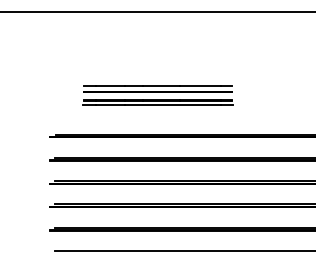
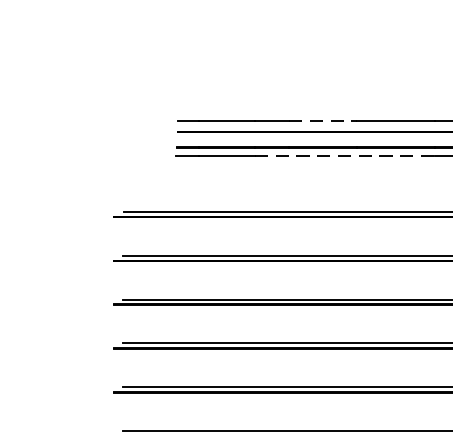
line: (161, 86) -> (323, 121), solid -> dashed
line: (173, 105) -> (345, 156), solid -> dashed

